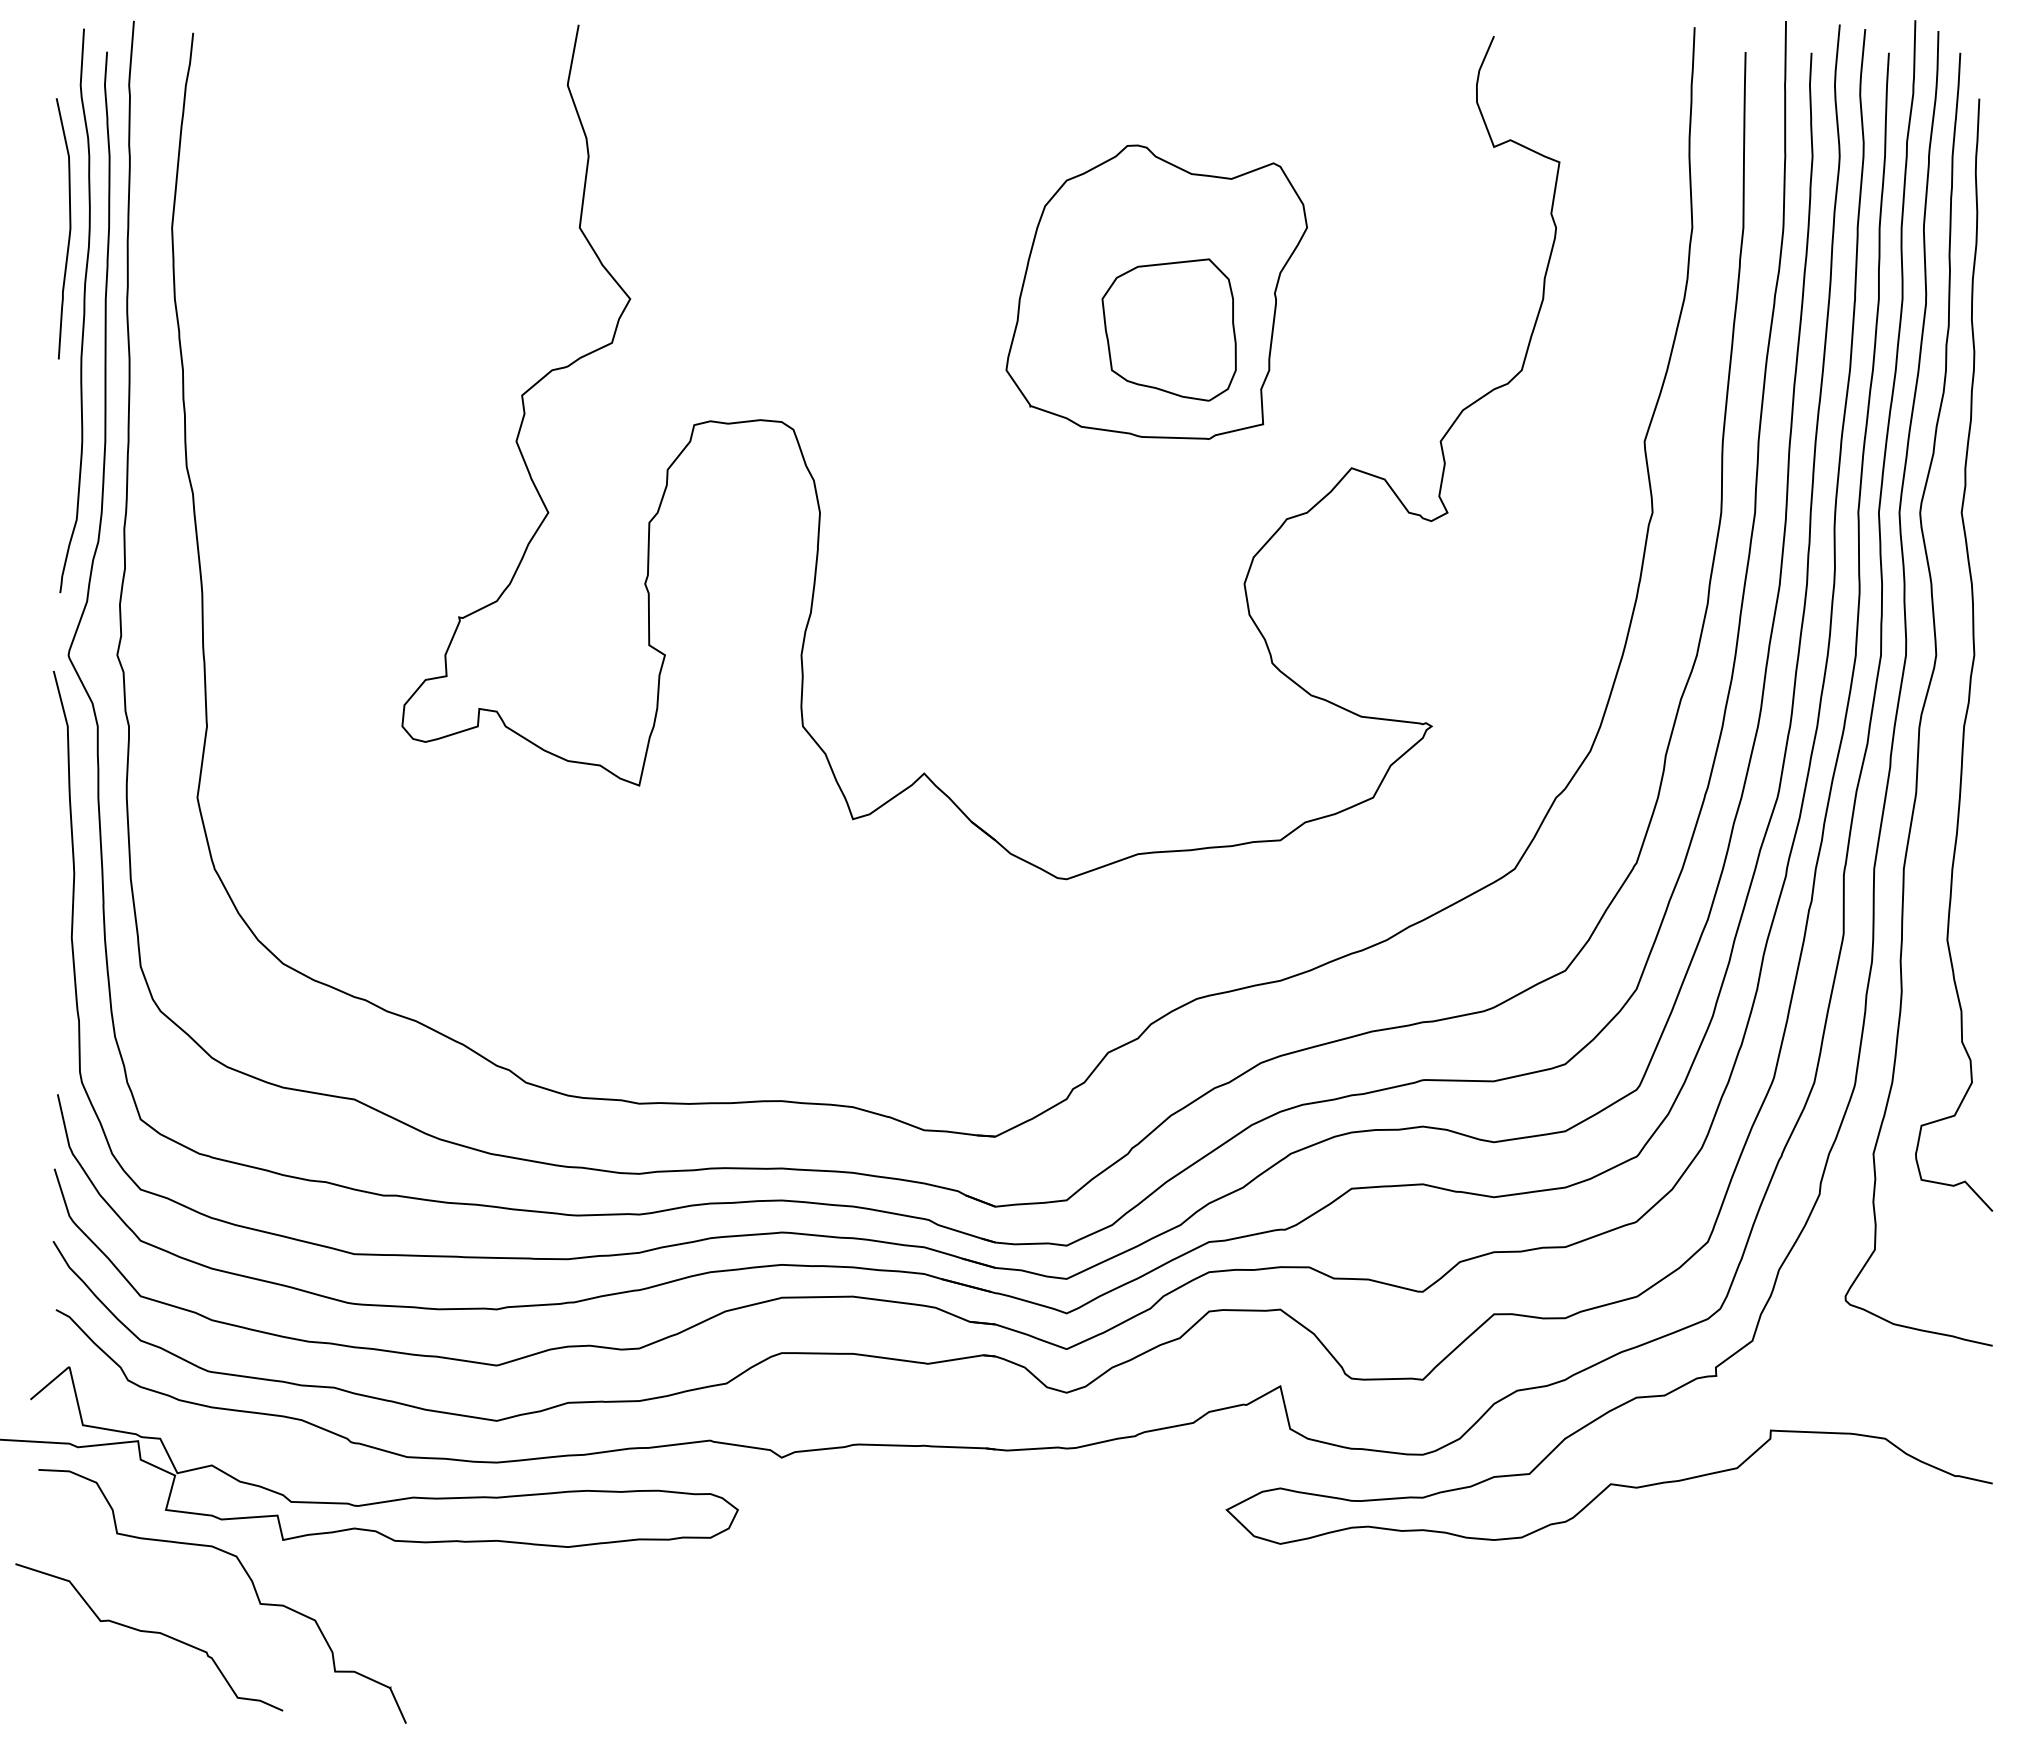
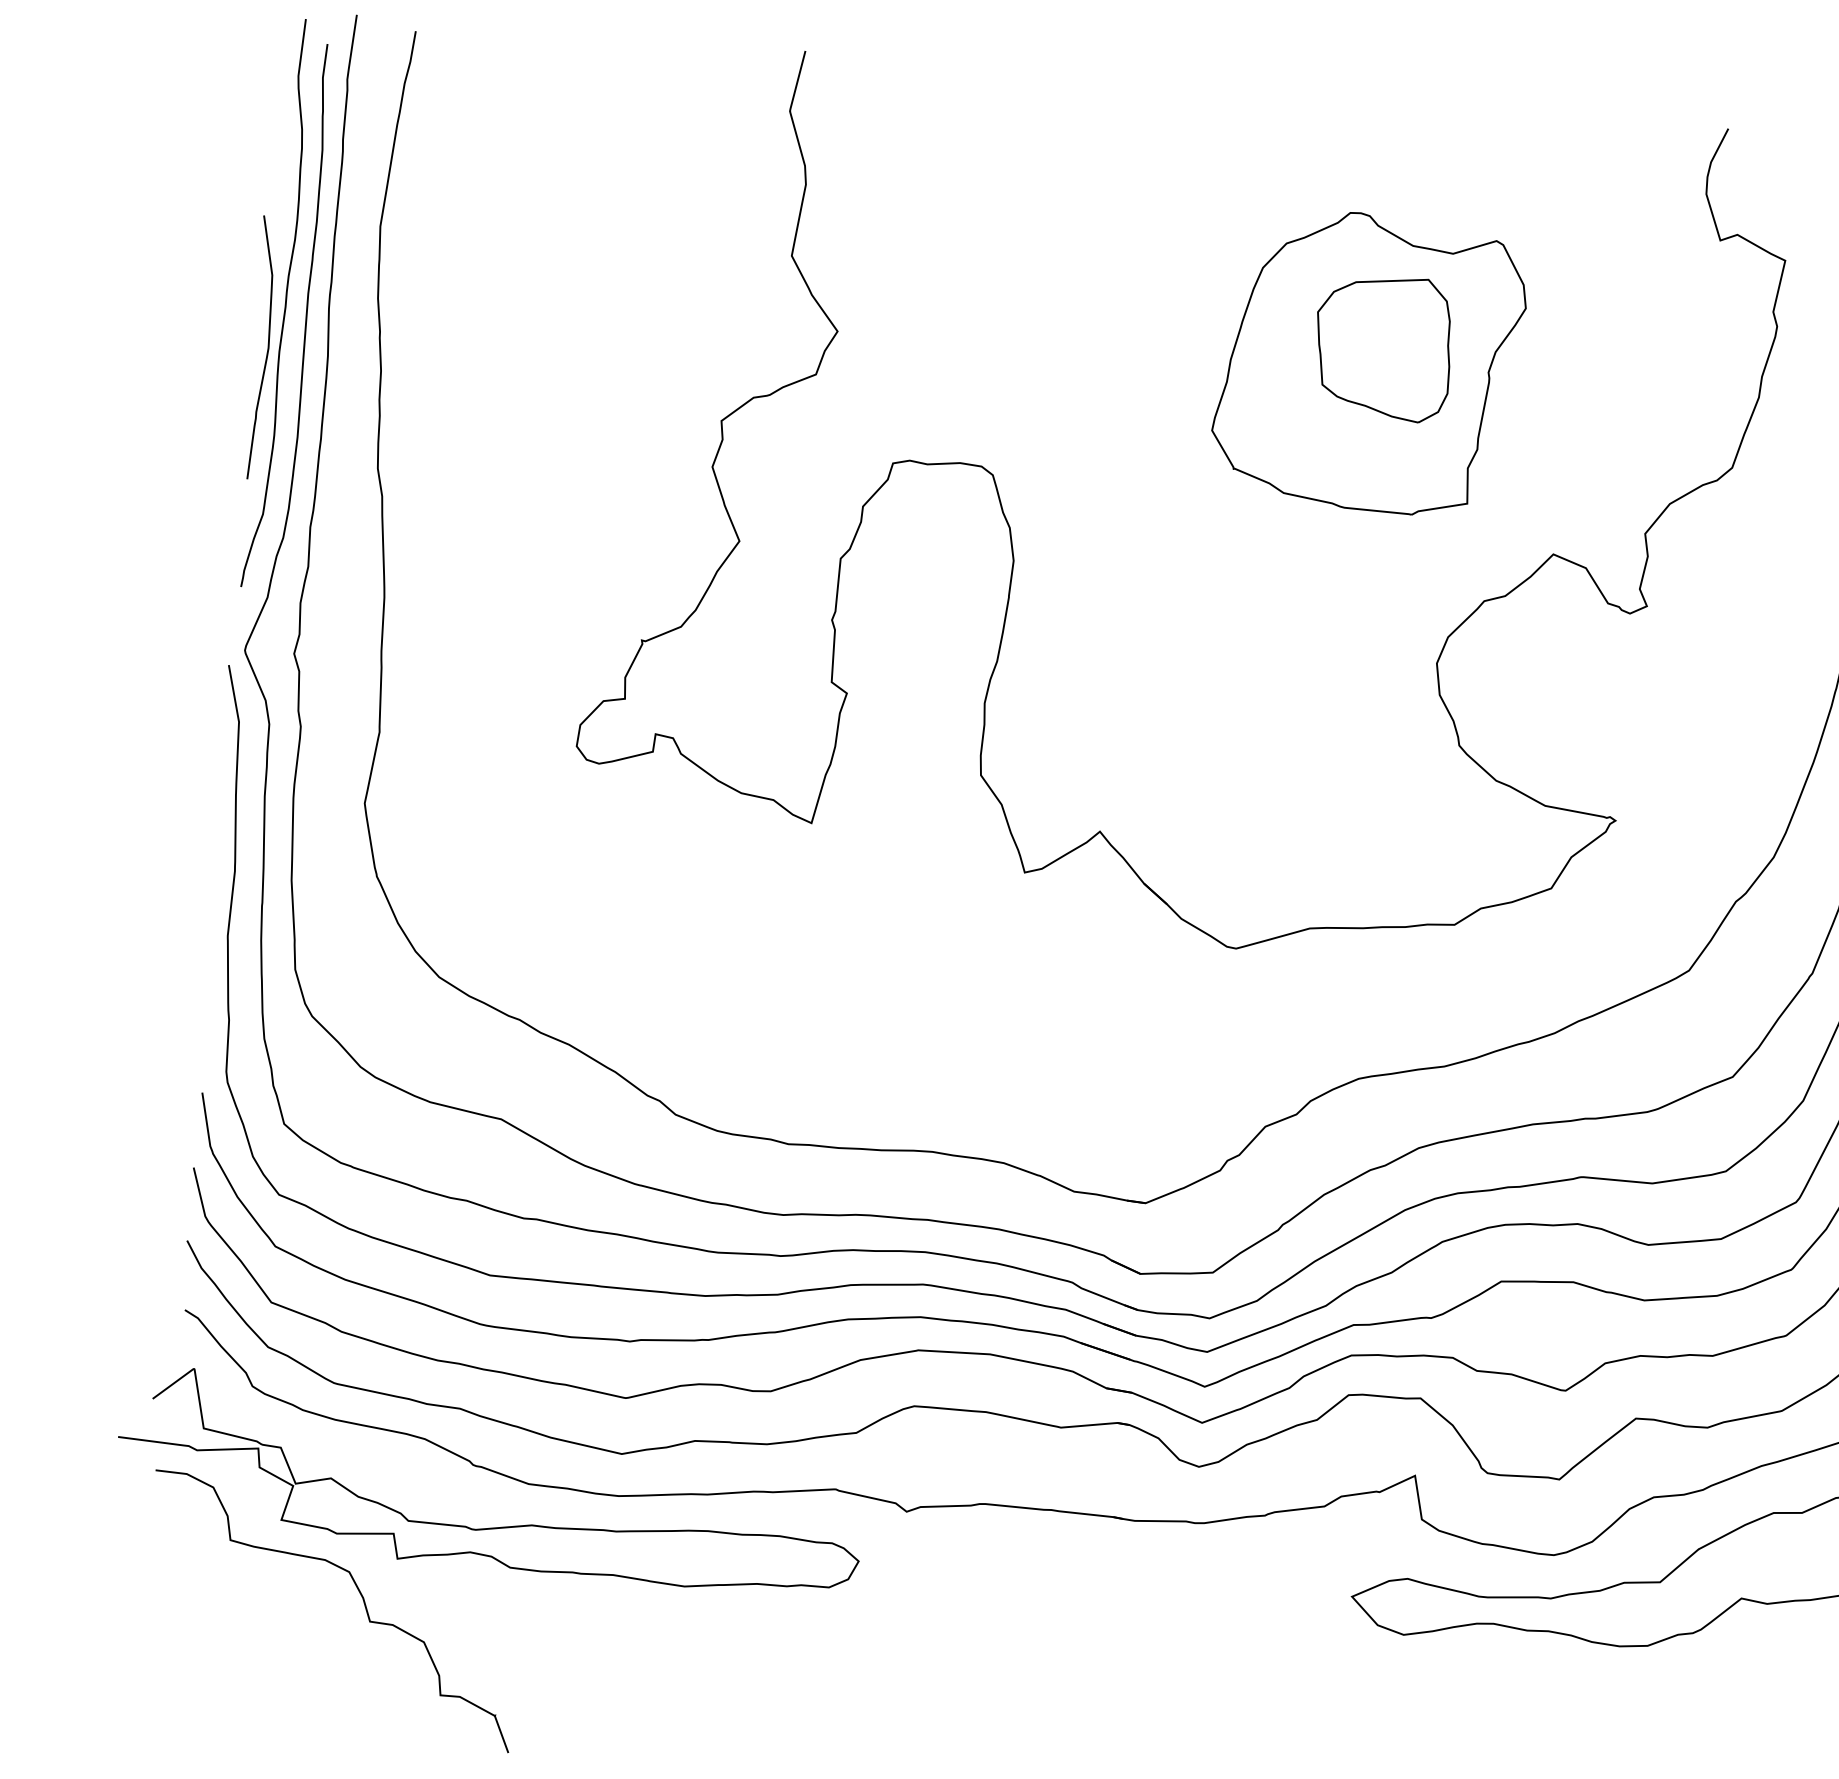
curve: (69, 228) -> (267, 347), moved
part: (1168, 329) -> (1382, 347), moved
curve: (149, 1632) -> (255, 1642), removed

